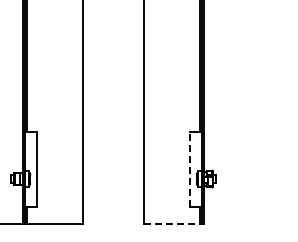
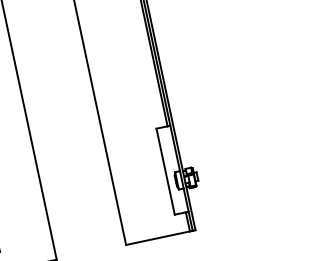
line: (189, 169) -> (165, 171), dashed -> solid
line: (171, 223) -> (157, 238), dashed -> solid

